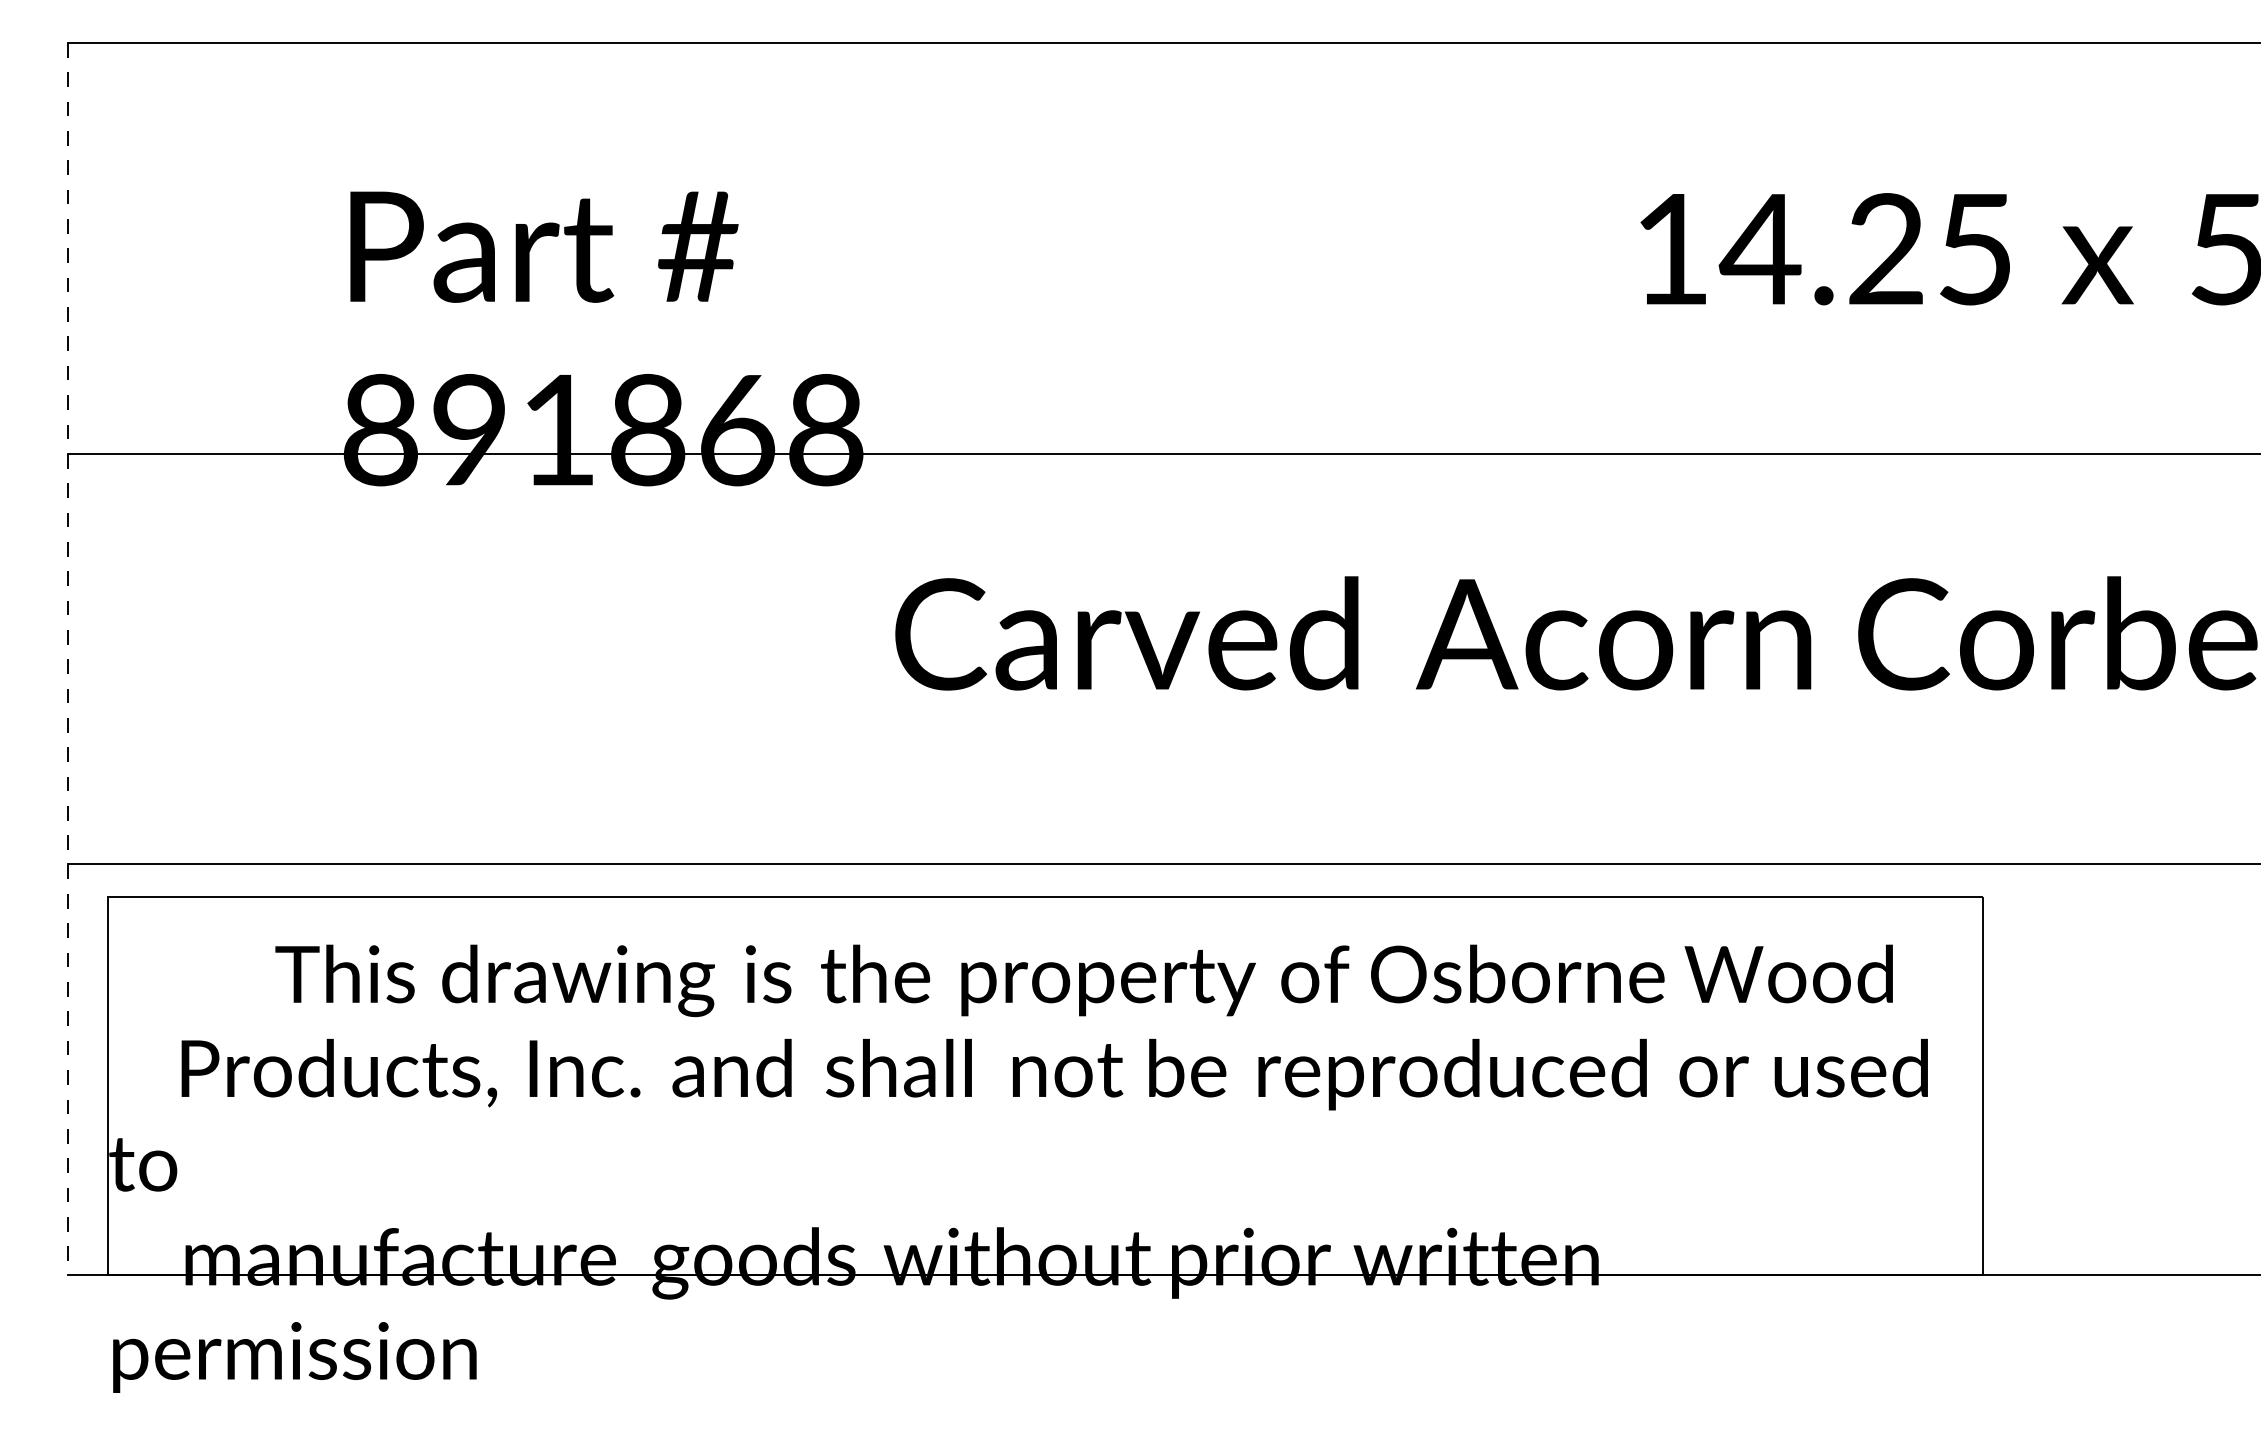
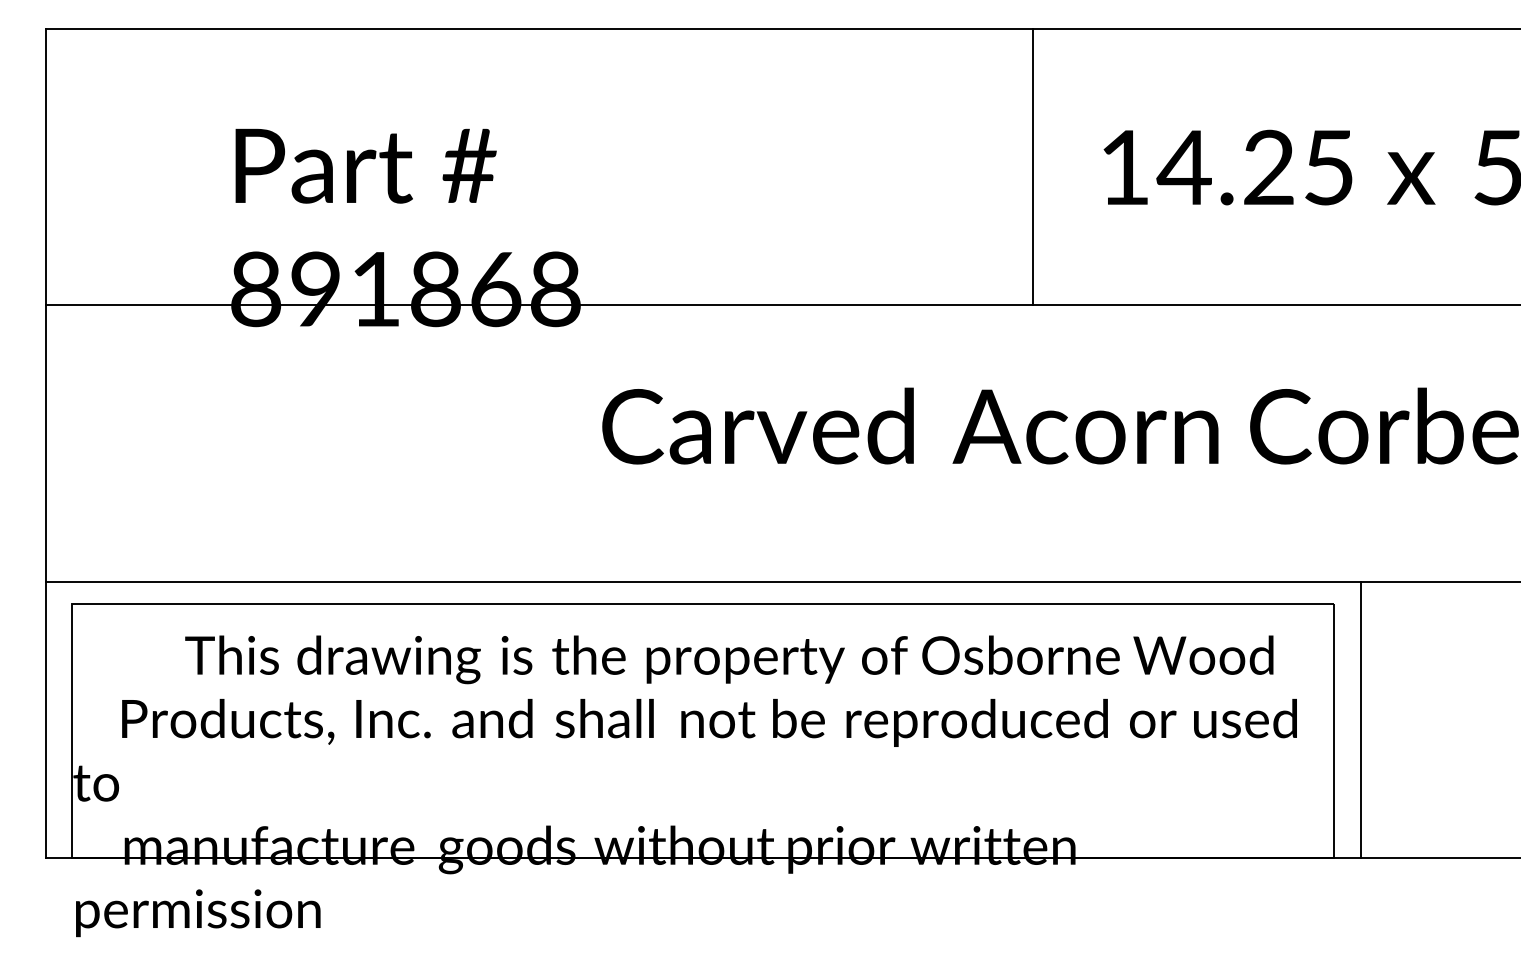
line: (1534, 247) -> (1032, 166), added
line: (67, 659) -> (45, 443), dashed -> solid
line: (2022, 1069) -> (1360, 719), added

